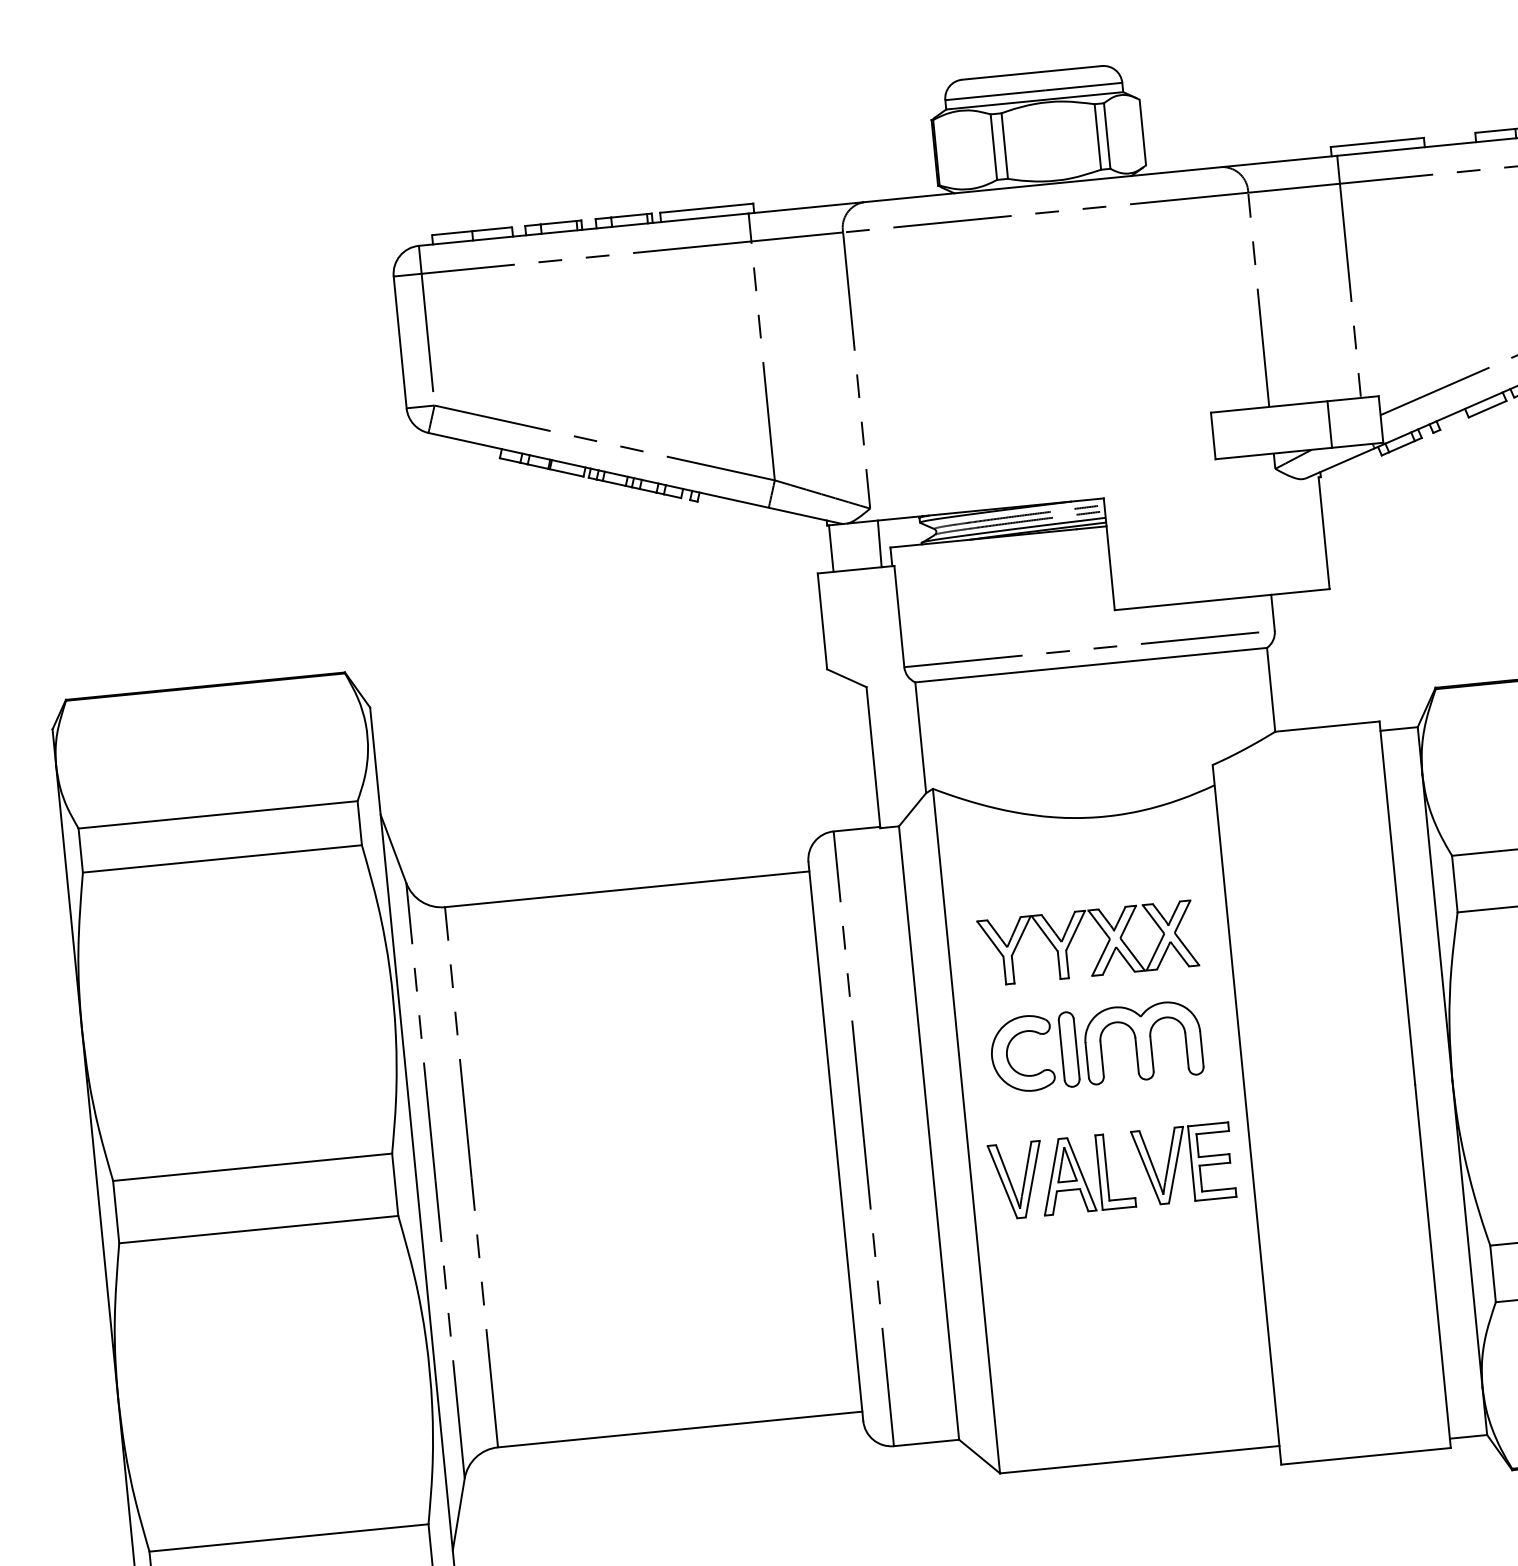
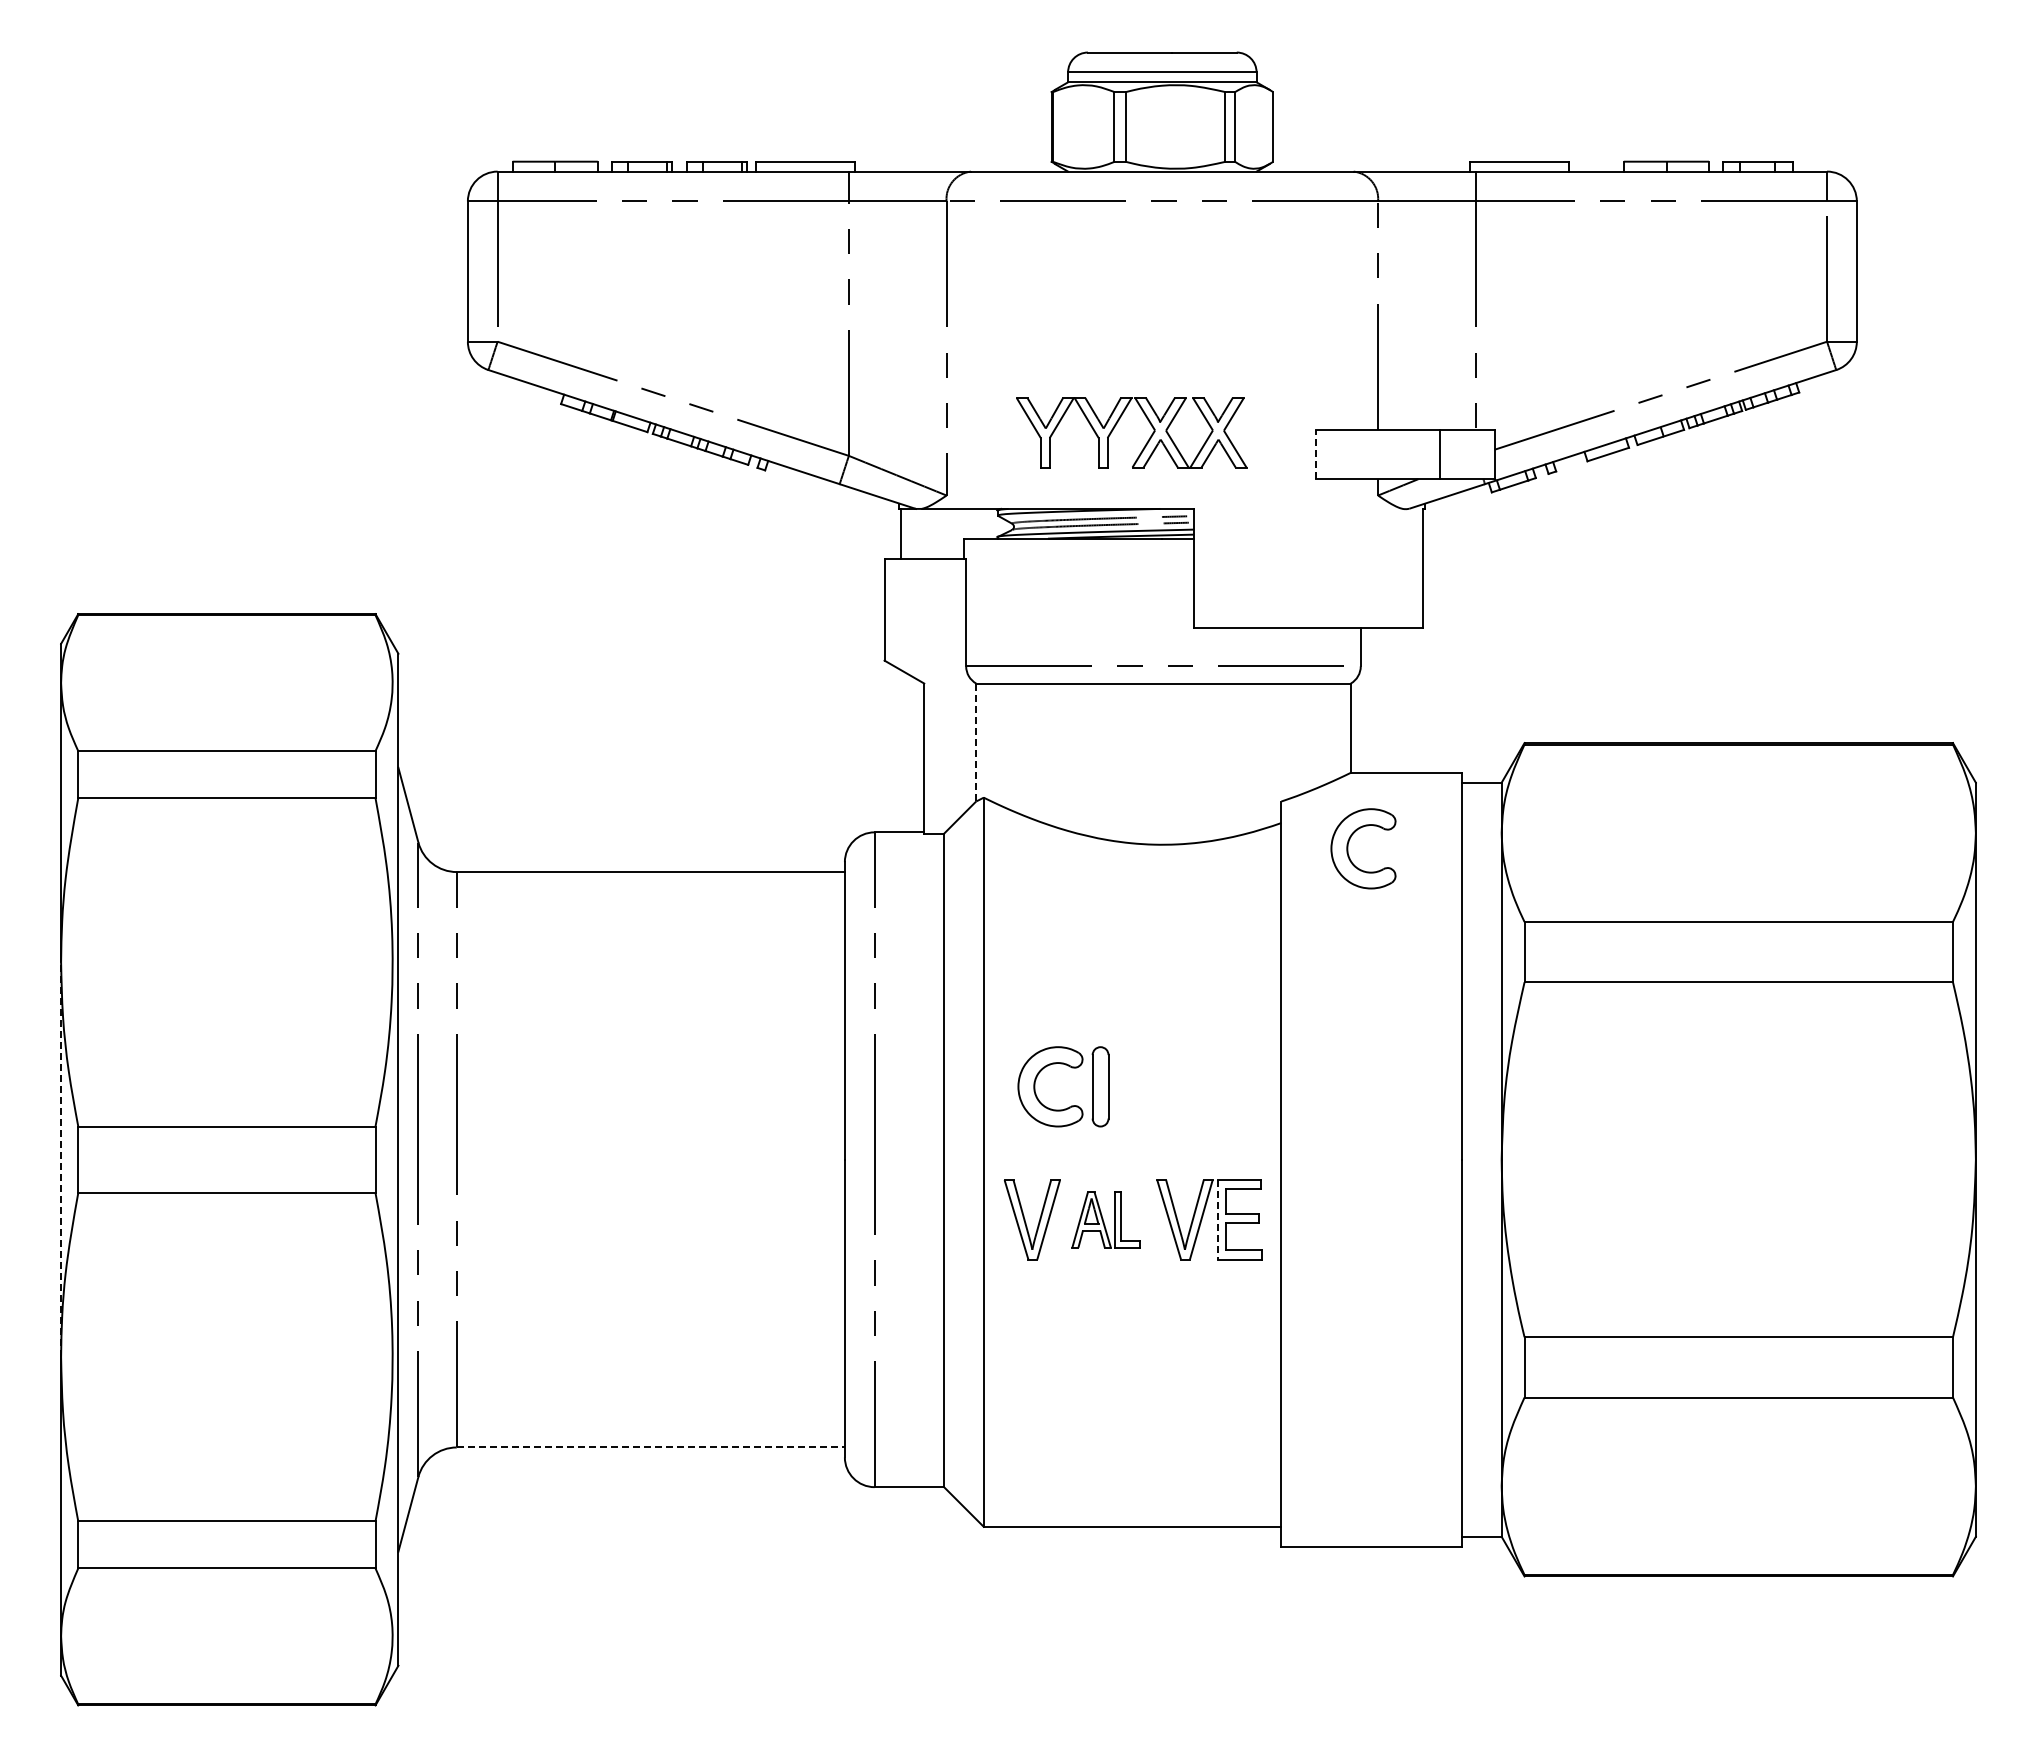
line: (1213, 436) -> (1316, 454), solid -> dashed
line: (879, 543) -> (952, 533), removed
line: (921, 737) -> (976, 742), solid -> dashed
part: (1280, 802) -> (1348, 848), added
part: (1074, 934) -> (1118, 422), moved
part: (1143, 1041) -> (1179, 1086), removed
line: (1192, 1163) -> (1218, 1219), solid -> dashed
part: (1086, 1173) -> (1106, 1219), size x0.7
line: (100, 1213) -> (61, 1159), solid -> dashed
line: (680, 1429) -> (651, 1447), solid -> dashed

